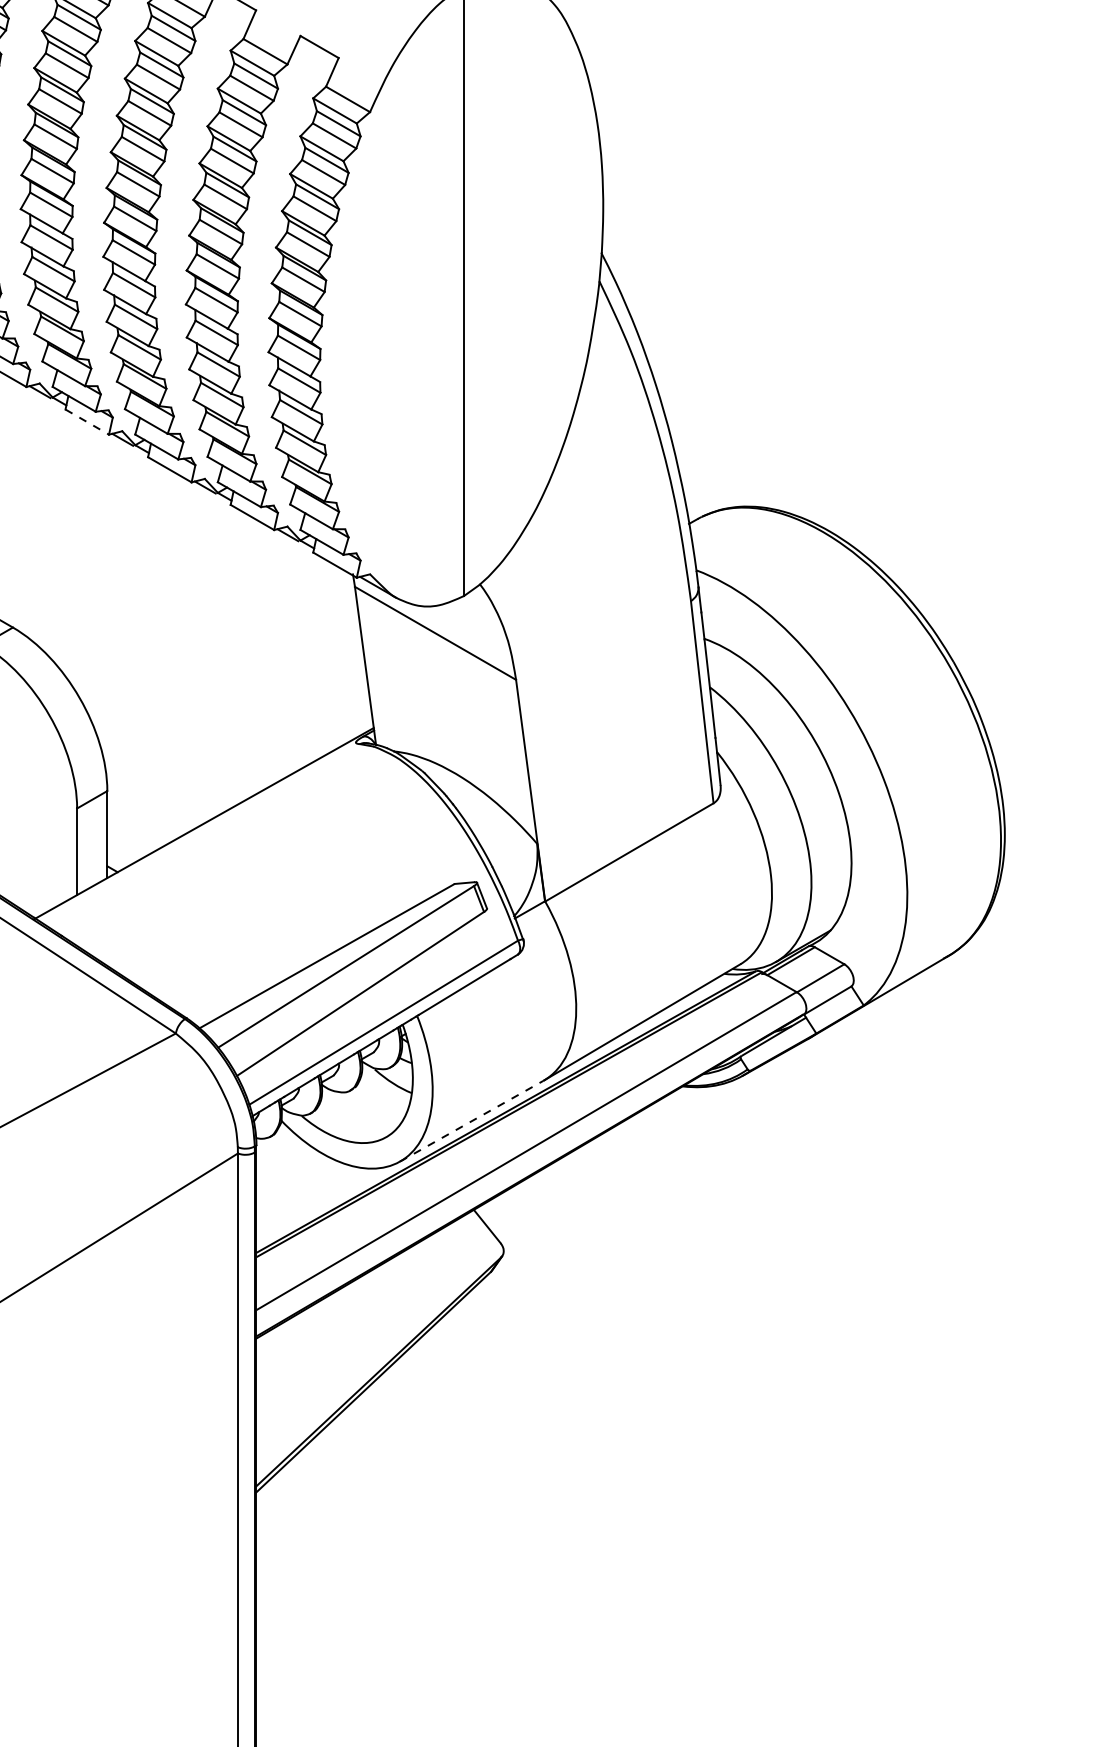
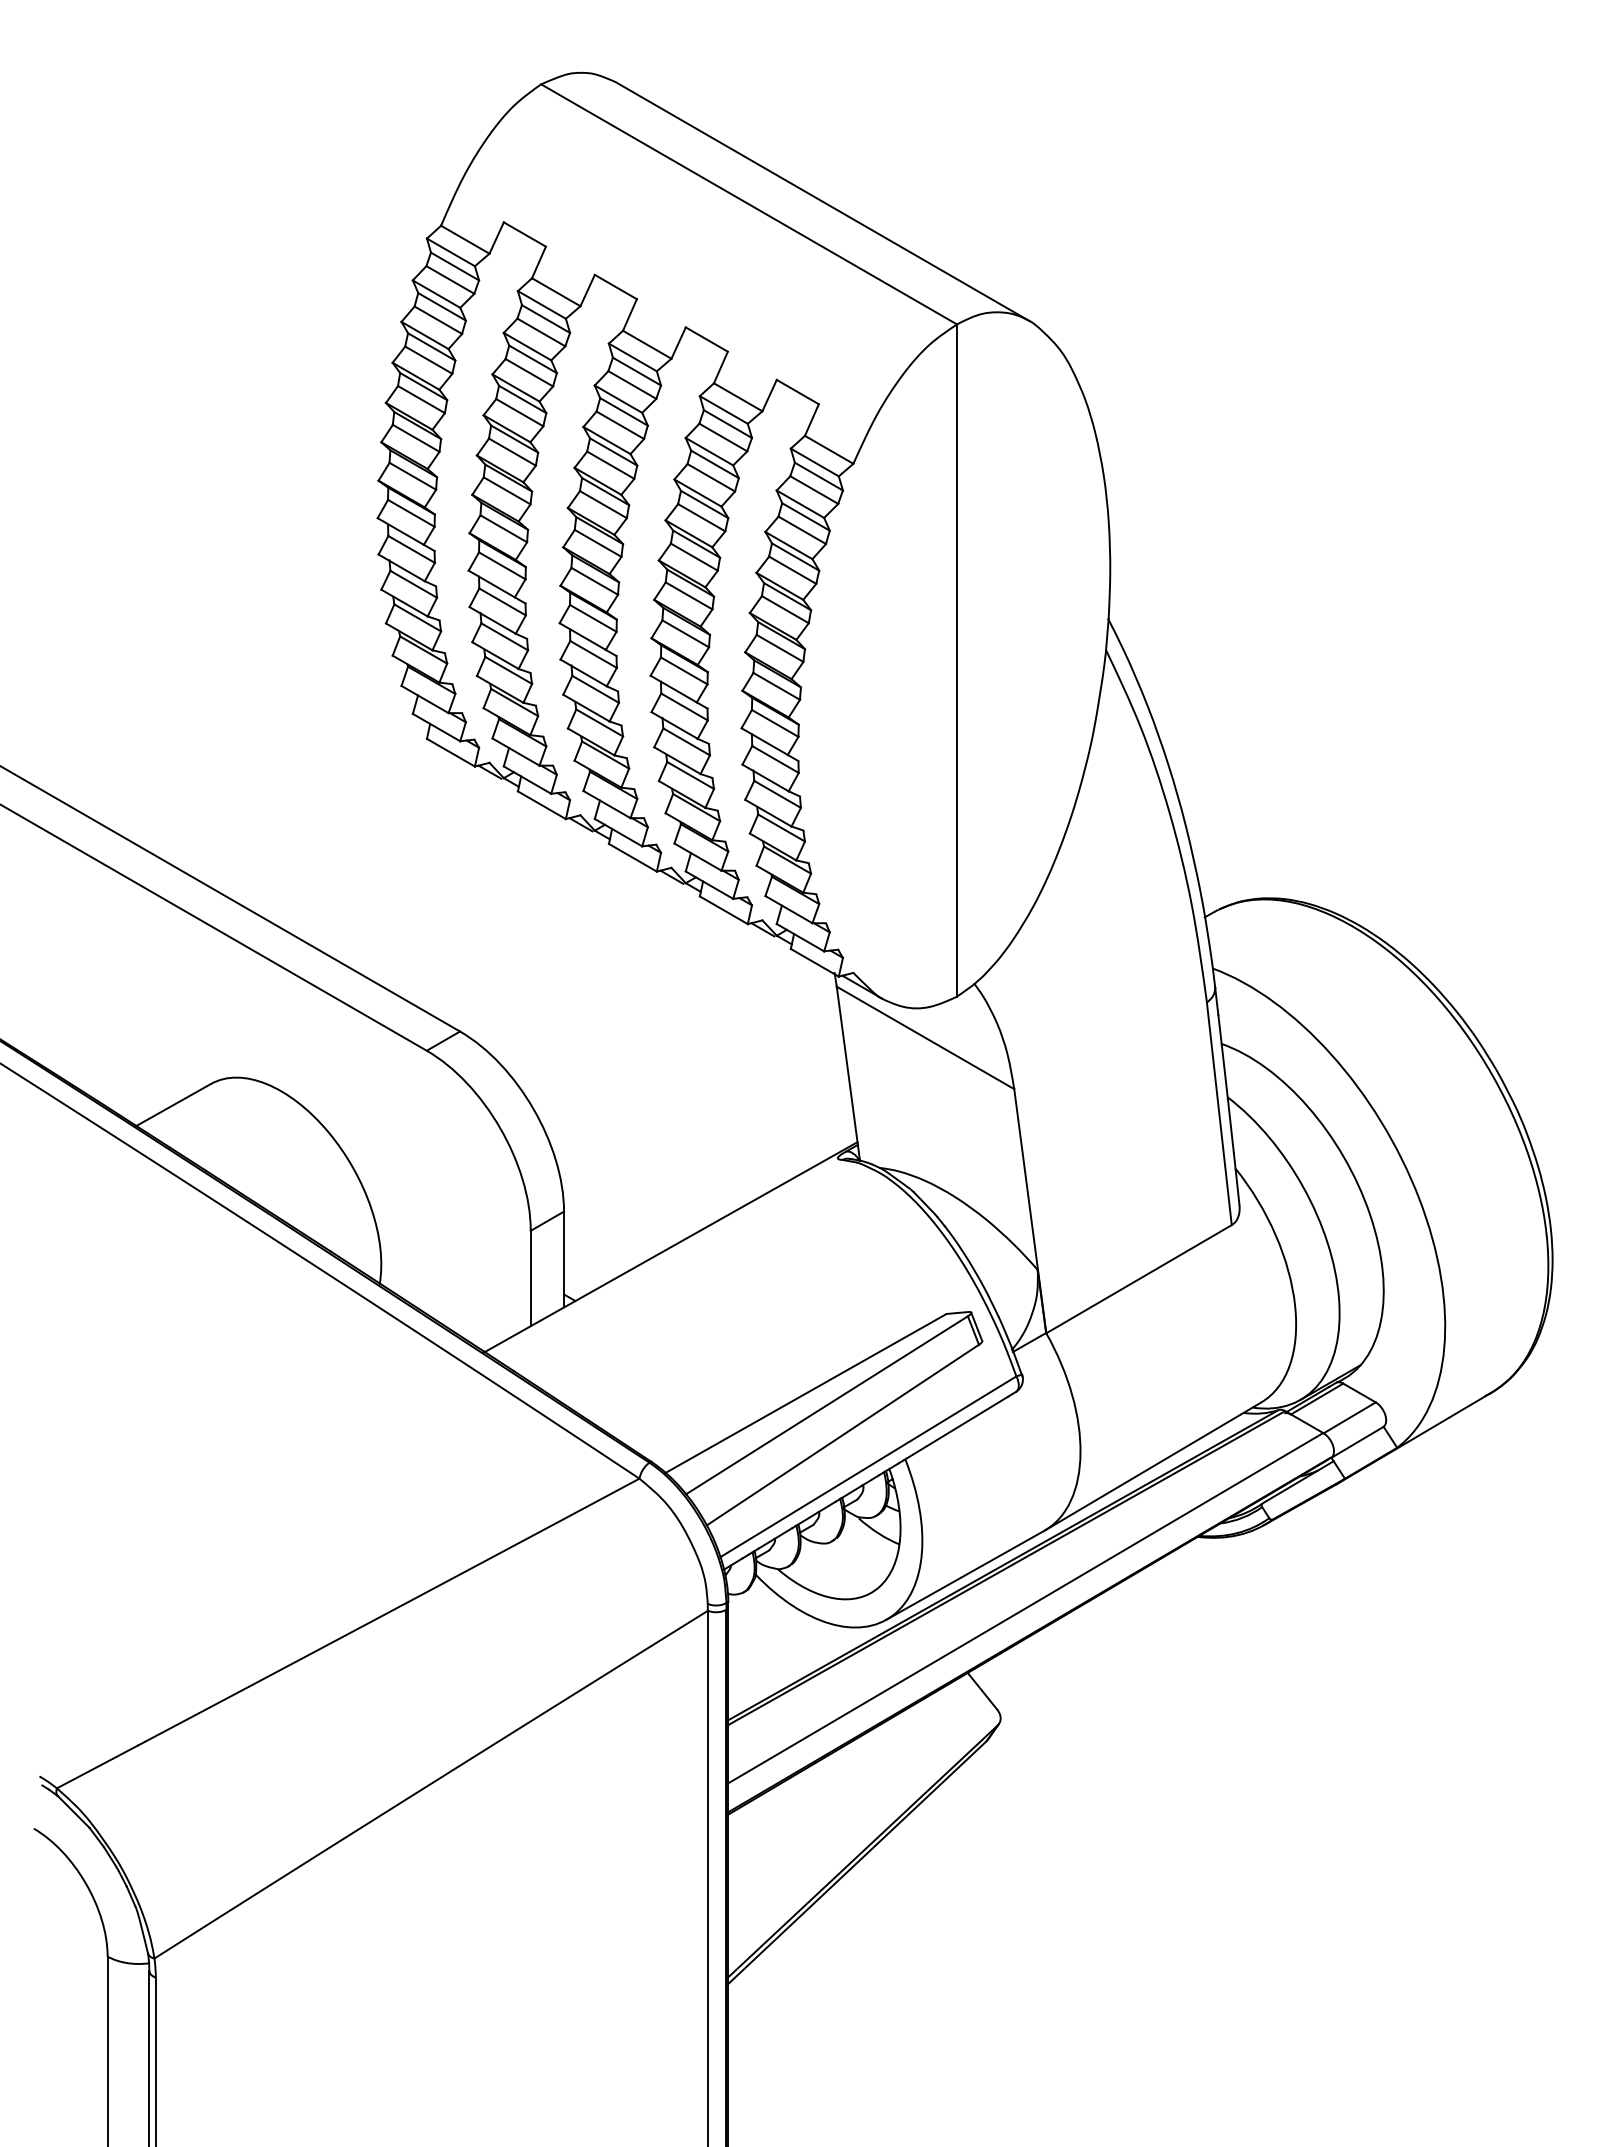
line: (86, 422) -> (541, 805), dashed -> solid
line: (471, 1121) -> (965, 1575), dashed -> solid

